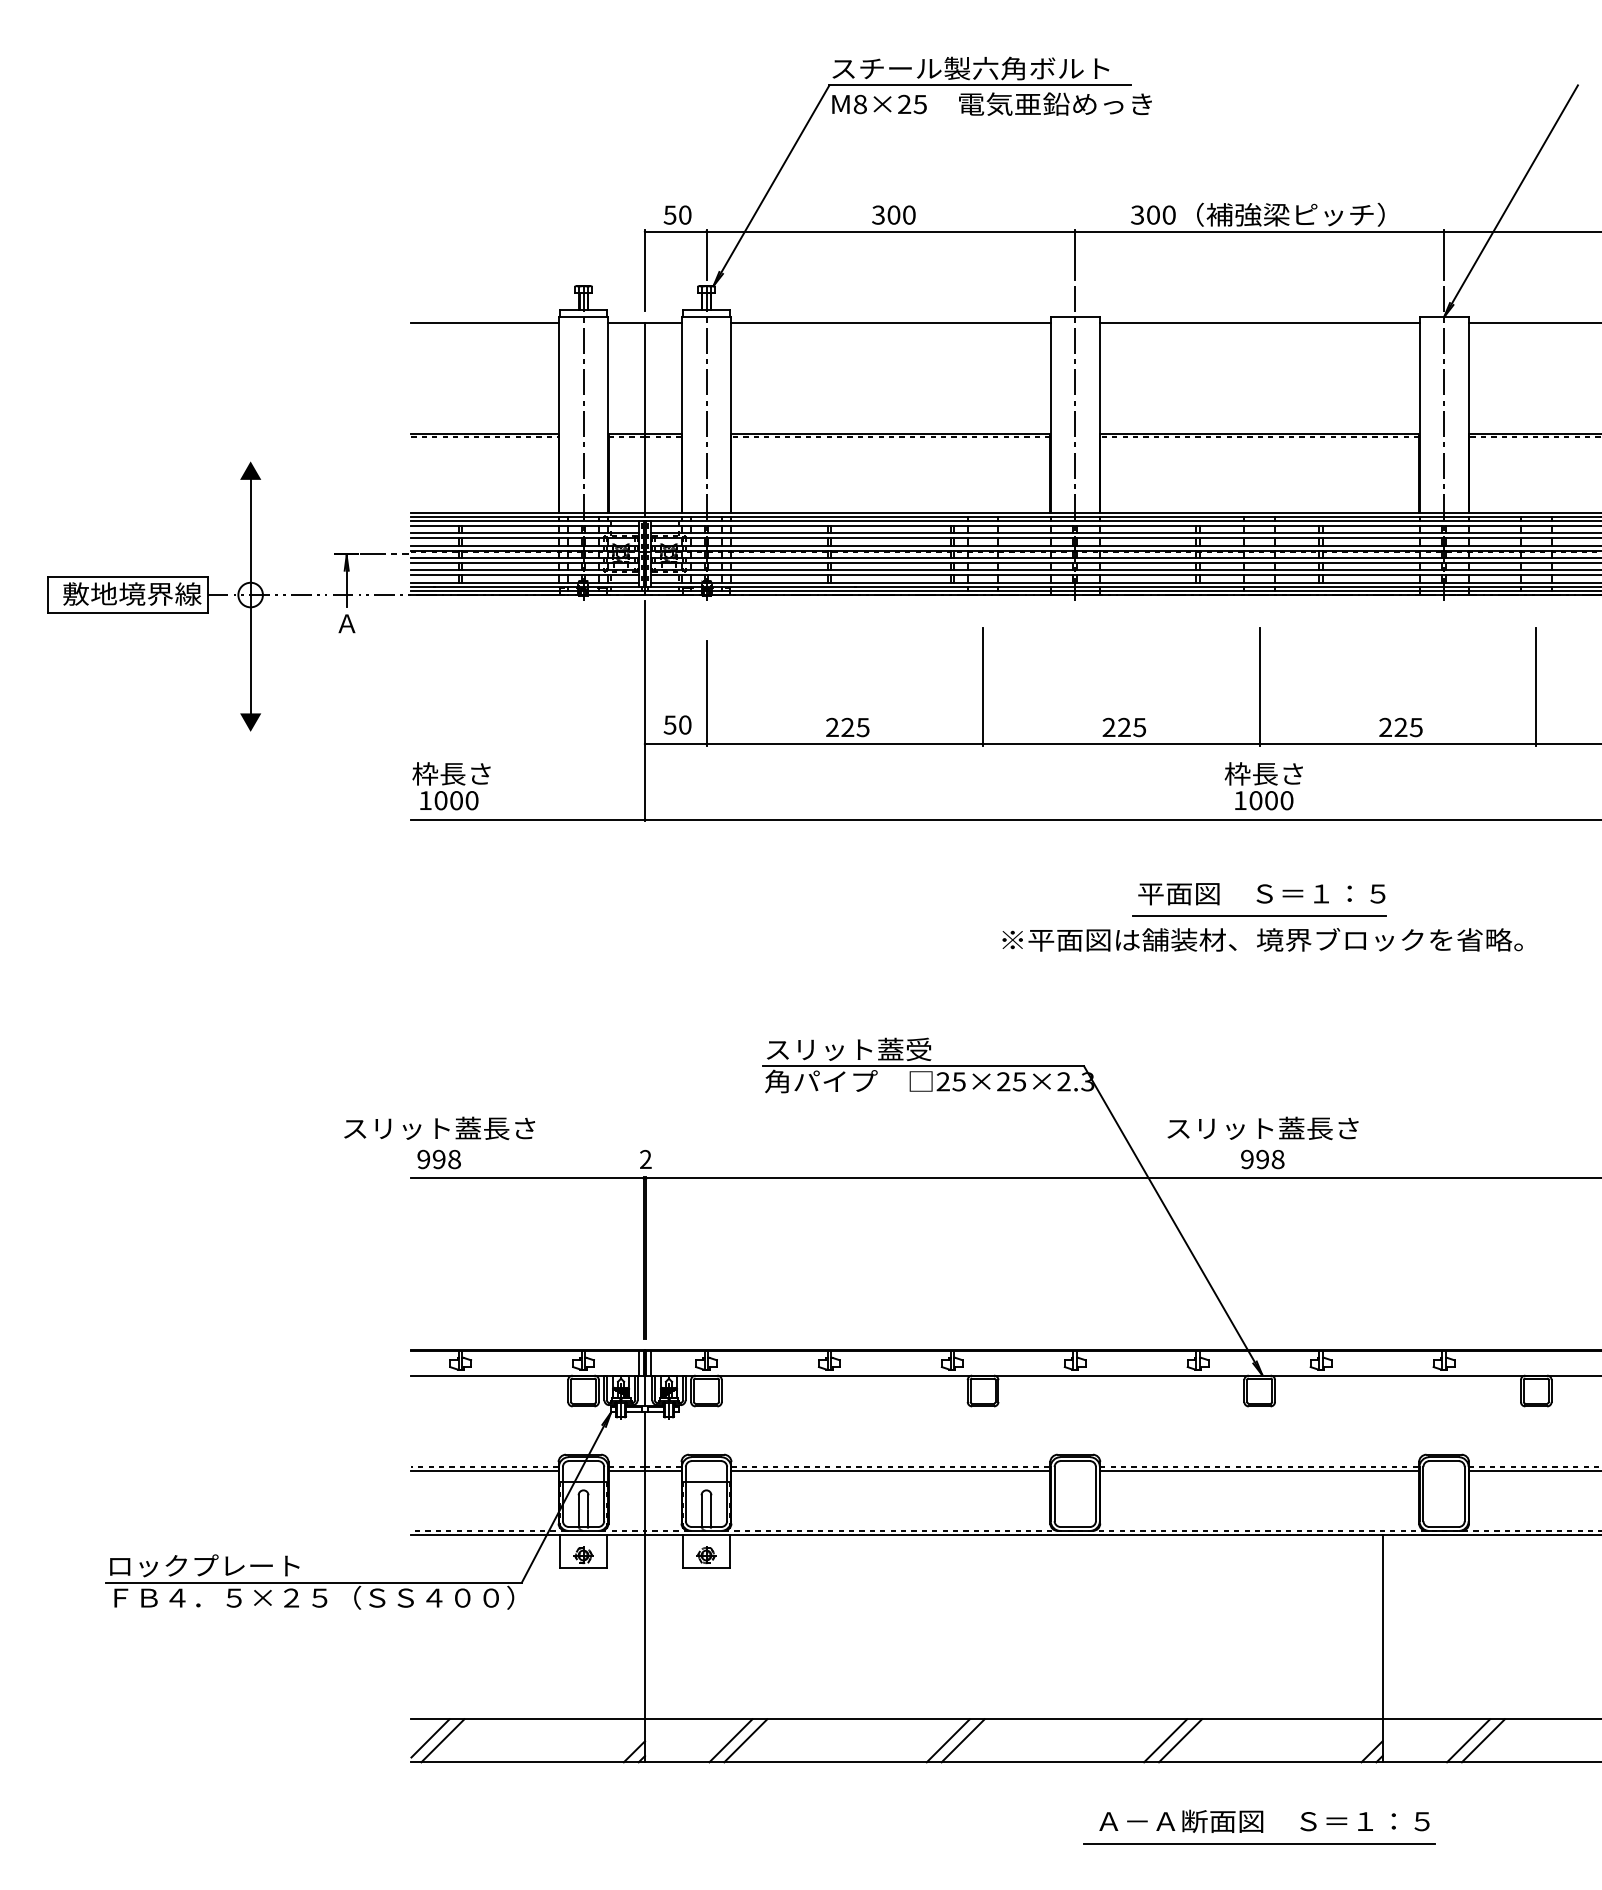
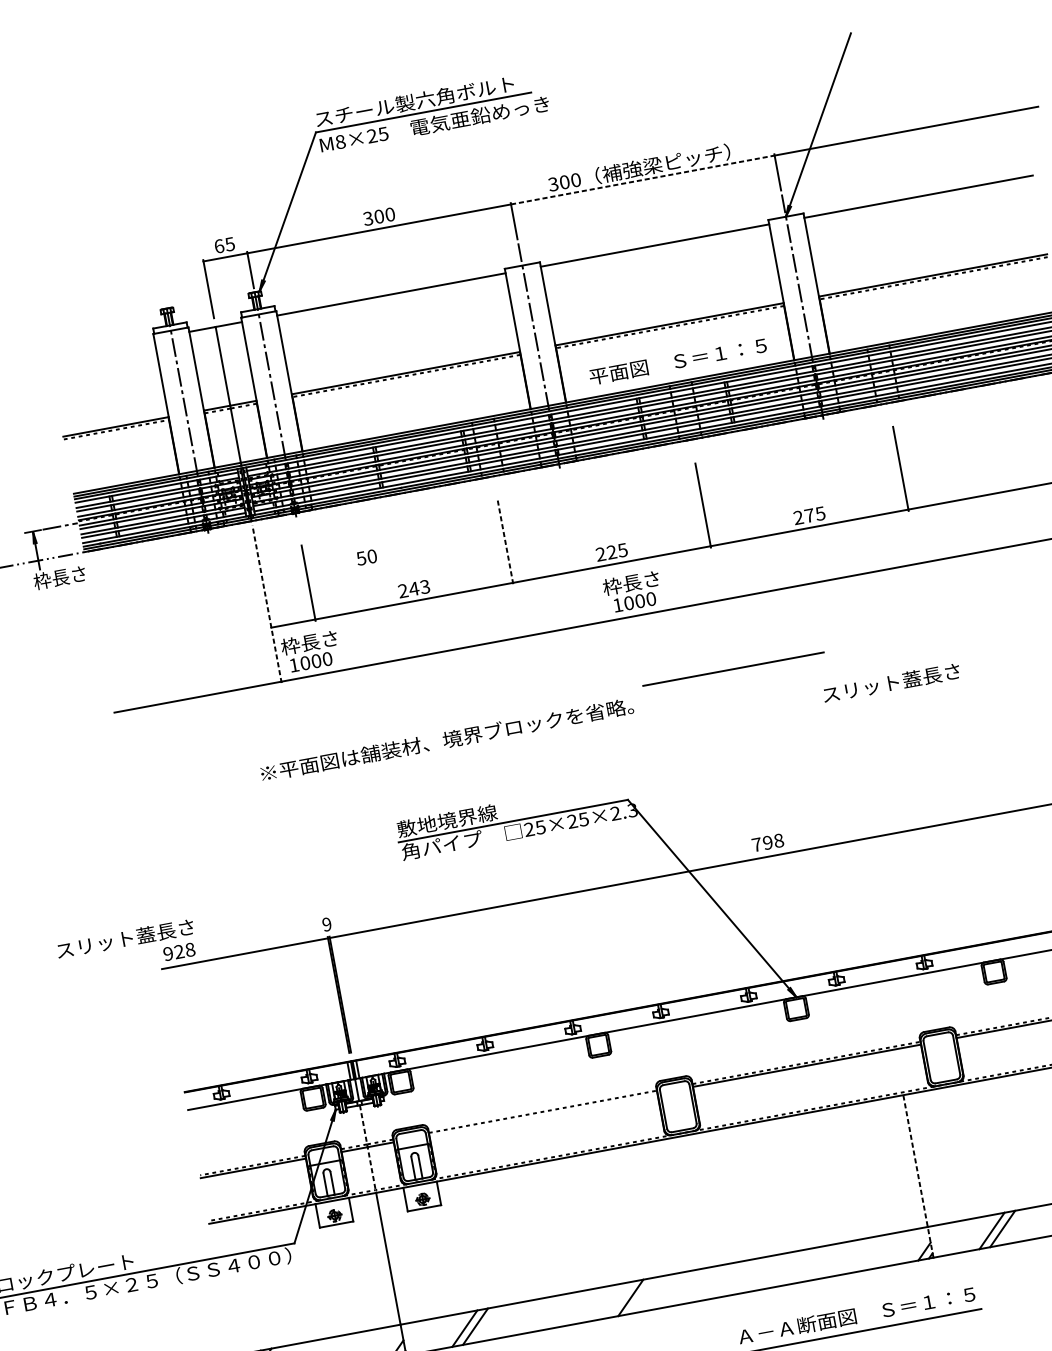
text: (677, 214) -> (224, 244), 50 -> 65
line: (1260, 231) -> (643, 179), solid -> dashed
line: (484, 323) -> (100, 348), removed
text: (371, 623) -> (59, 577), Ａ -> 枠長さ
line: (983, 687) -> (505, 542), solid -> dashed
line: (645, 710) -> (267, 603), solid -> dashed
text: (677, 724) -> (366, 557), moved
text: (854, 726) -> (418, 587), 225 -> 243
text: (1400, 726) -> (809, 515), 225 -> 275
text: (451, 786) -> (310, 651), moved
text: (1263, 786) -> (632, 592), moved
text: (1261, 894) -> (677, 361), moved
text: (1262, 939) -> (447, 739), moved
text: (848, 1049) -> (457, 819), スリット蓋受 -> 敷地境界線
text: (439, 1128) -> (125, 938), moved
text: (1262, 1128) -> (891, 683), moved
text: (438, 1159) -> (178, 951), 998 -> 928
text: (645, 1159) -> (326, 924), 2 -> 9
text: (1247, 1159) -> (757, 844), 998 -> 798
line: (890, 1470) -> (543, 1114), removed
line: (645, 1474) -> (368, 1149), solid -> dashed
line: (1382, 1648) -> (918, 1176), solid -> dashed
line: (947, 1740) -> (619, 1299), removed
line: (1165, 1740) -> (775, 1270), removed
line: (1180, 1740) -> (786, 1268), removed

